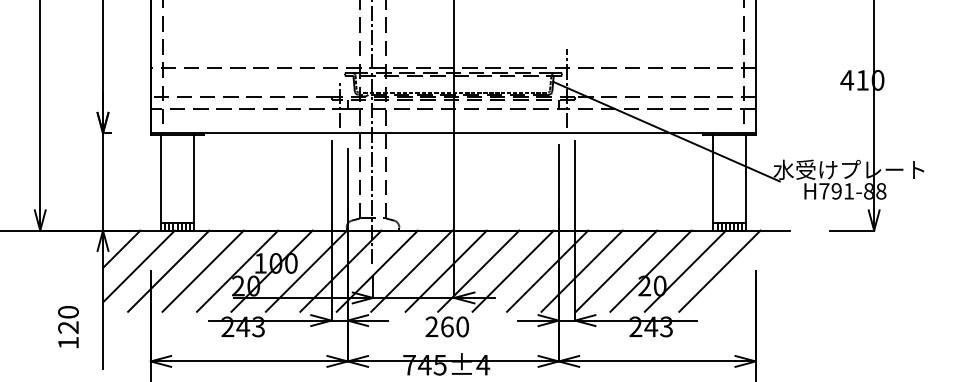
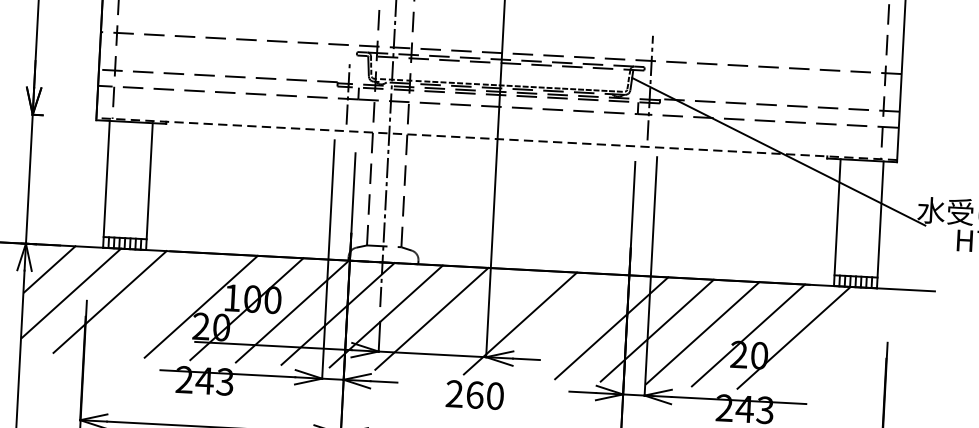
line: (453, 133) -> (496, 139), solid -> dashed
line: (202, 270) -> (154, 303), removed
line: (445, 270) -> (476, 320), removed
line: (512, 270) -> (565, 324), removed
line: (719, 270) -> (839, 339), removed

